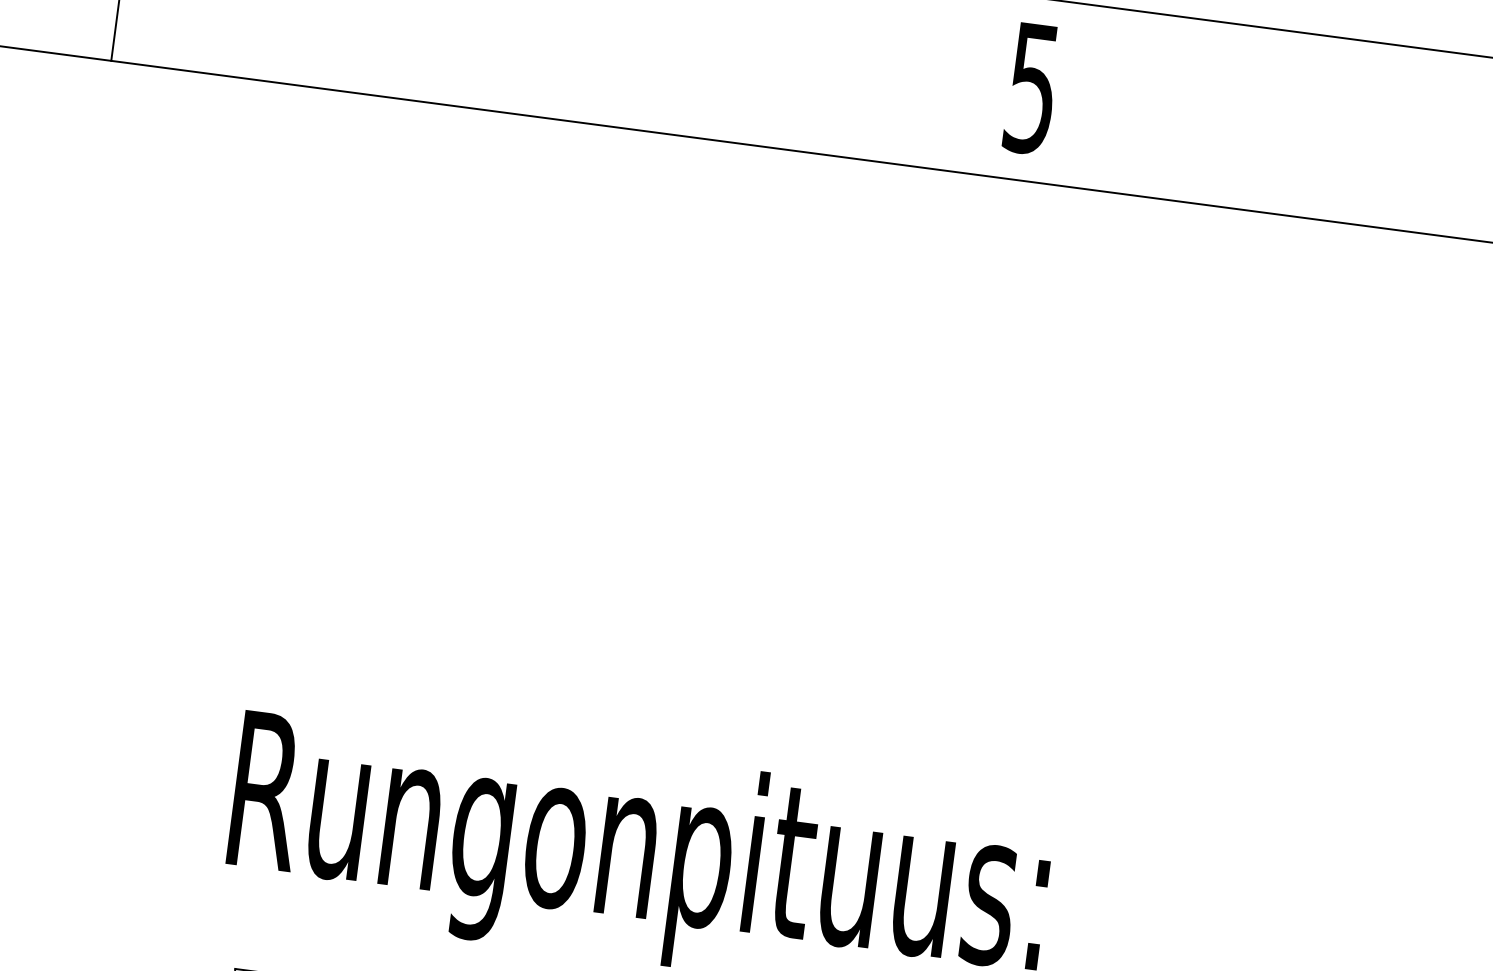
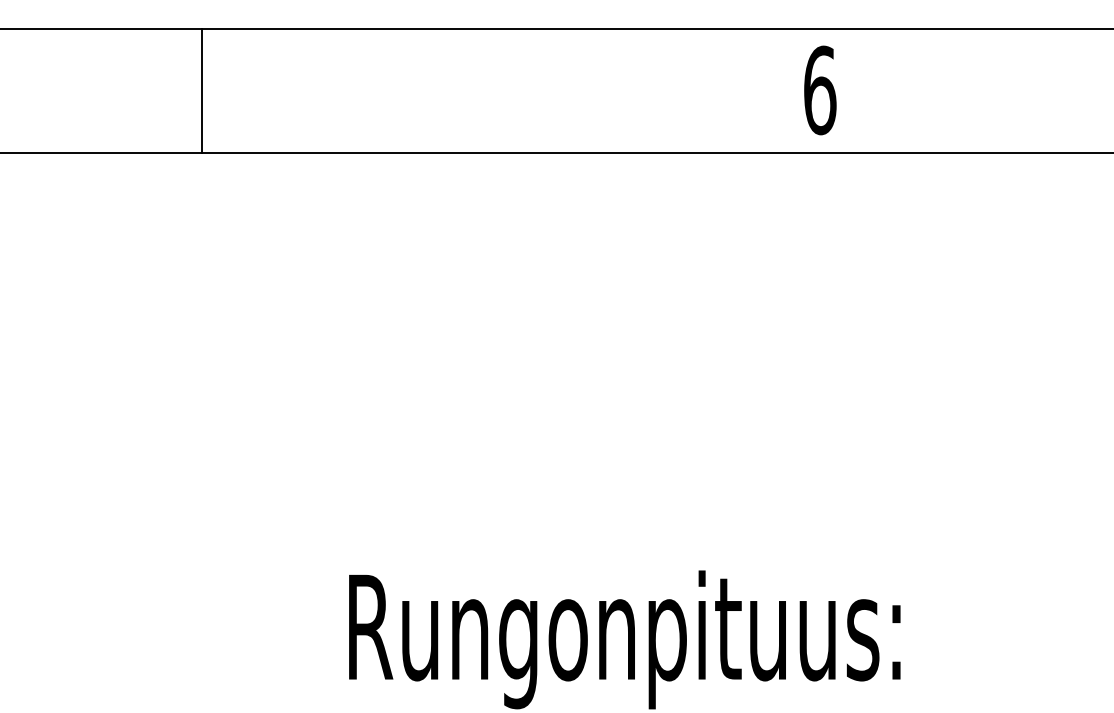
text: (1032, 88) -> (820, 90), 5 -> 6

